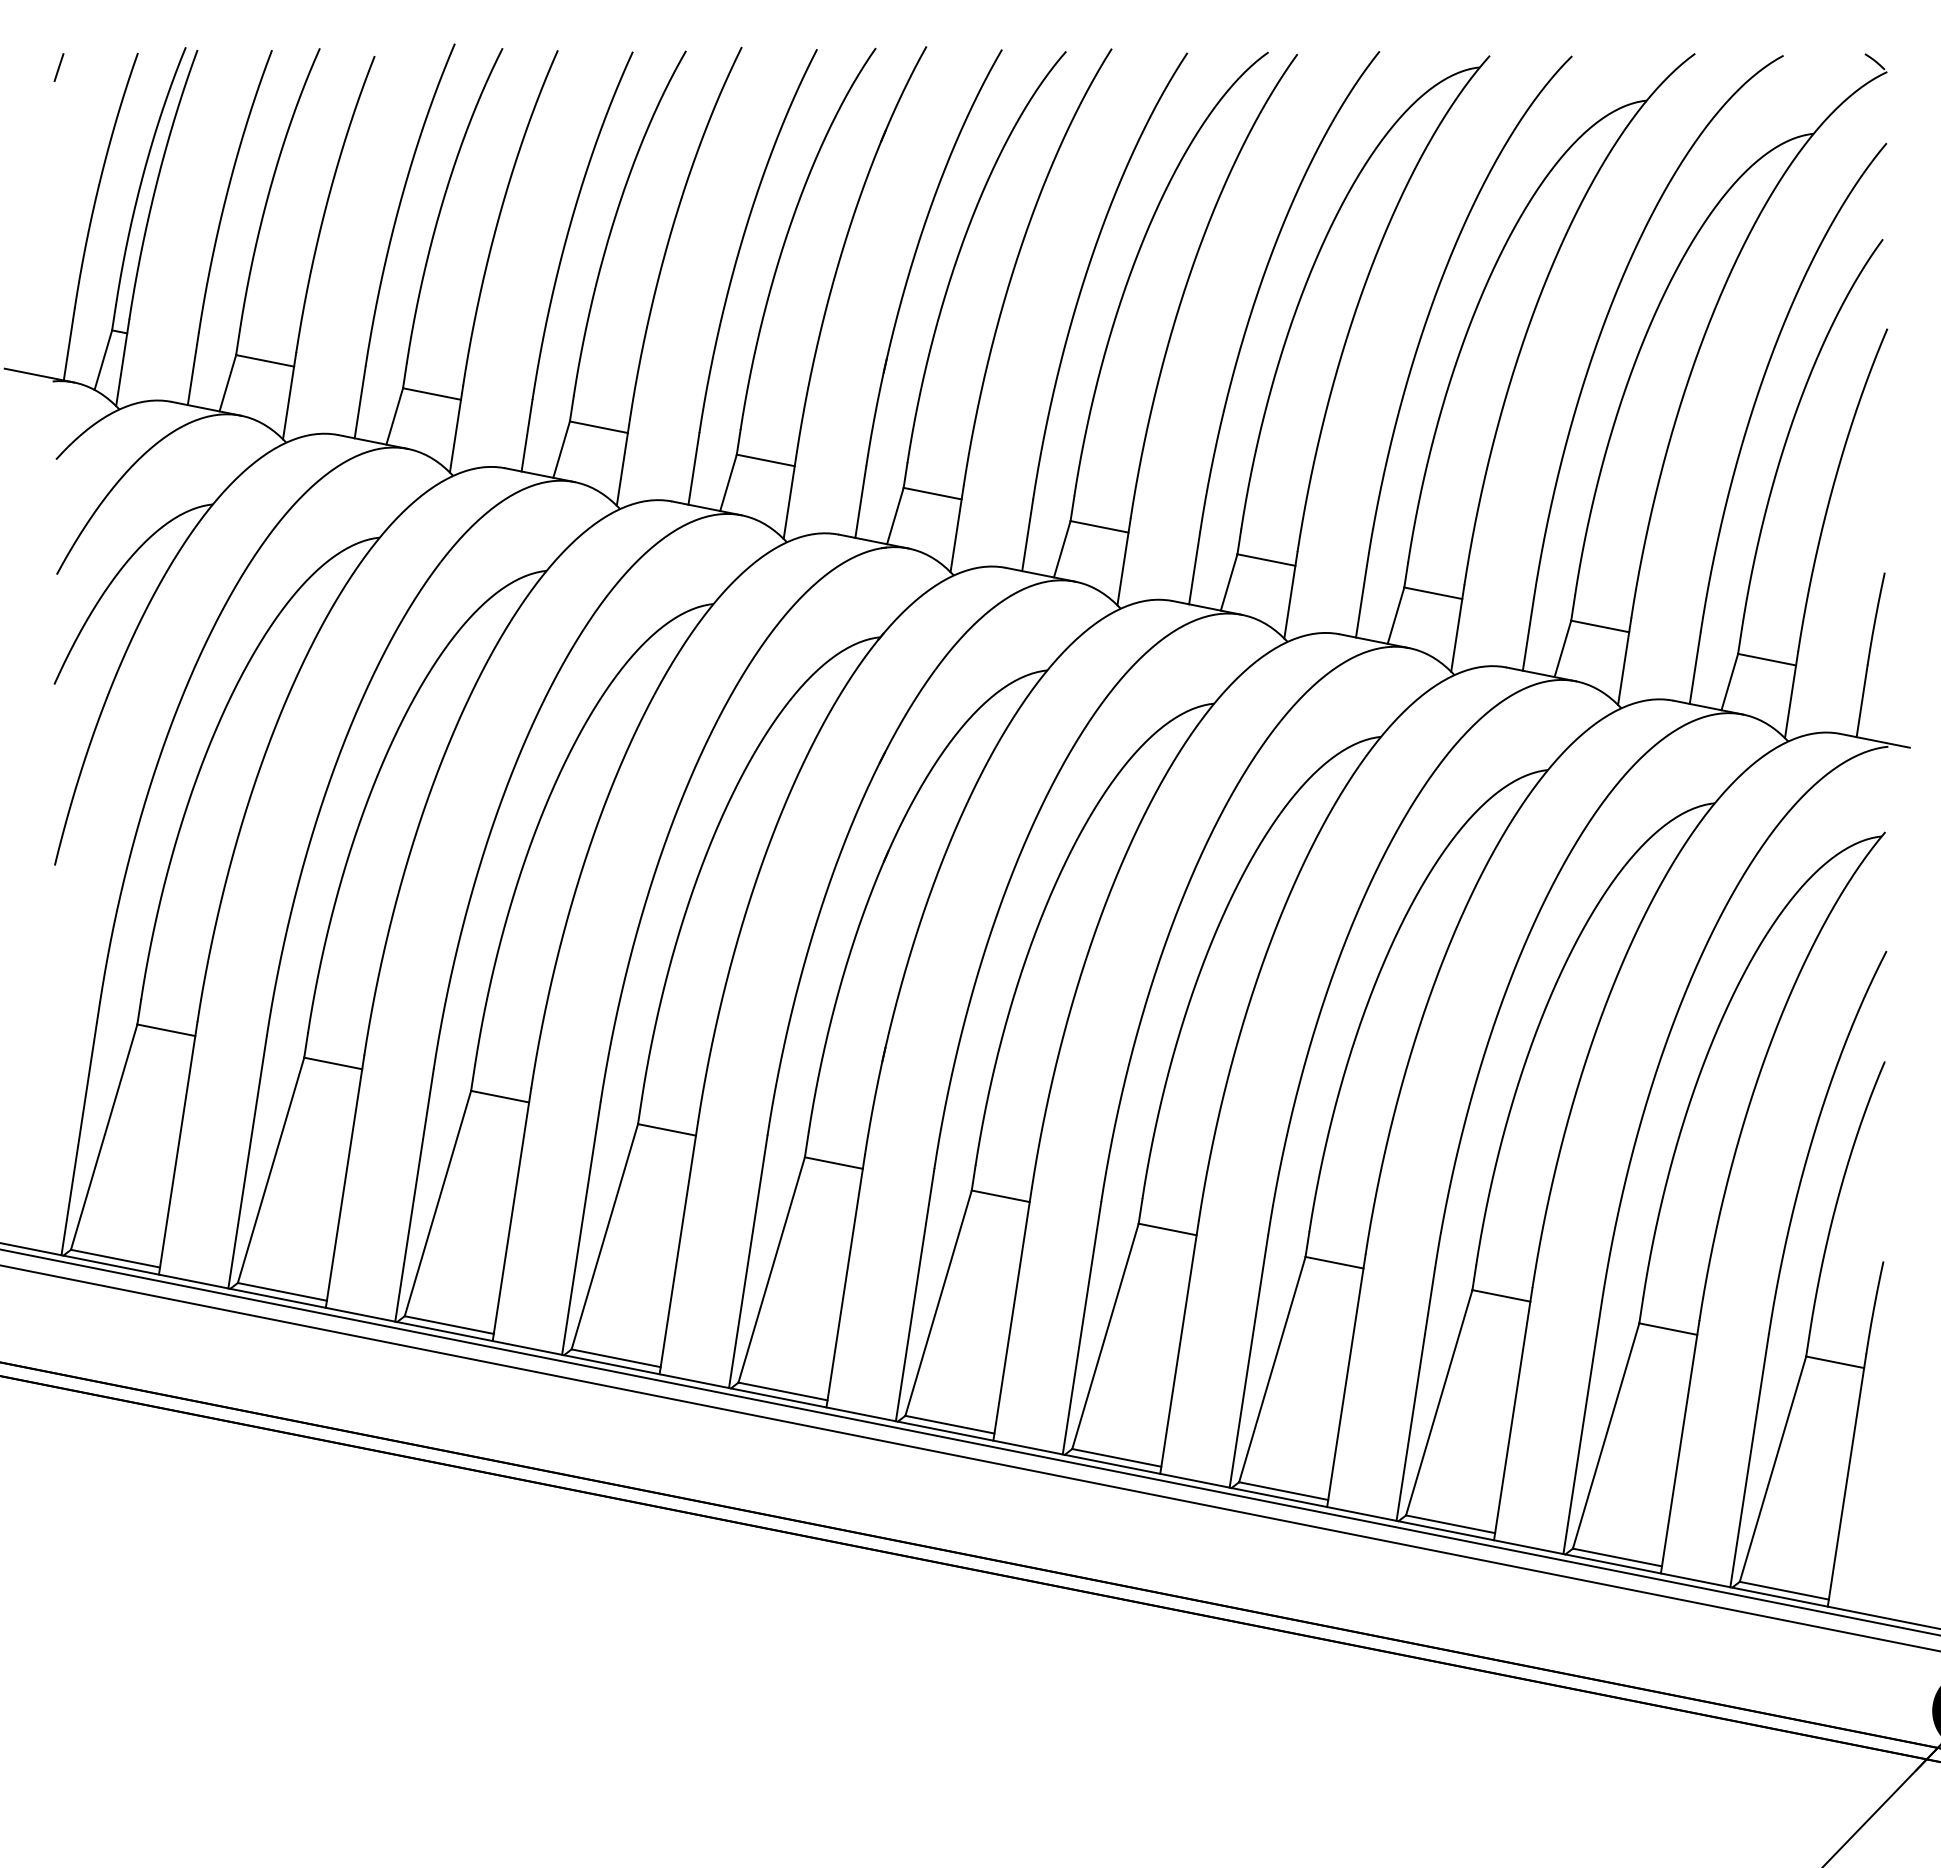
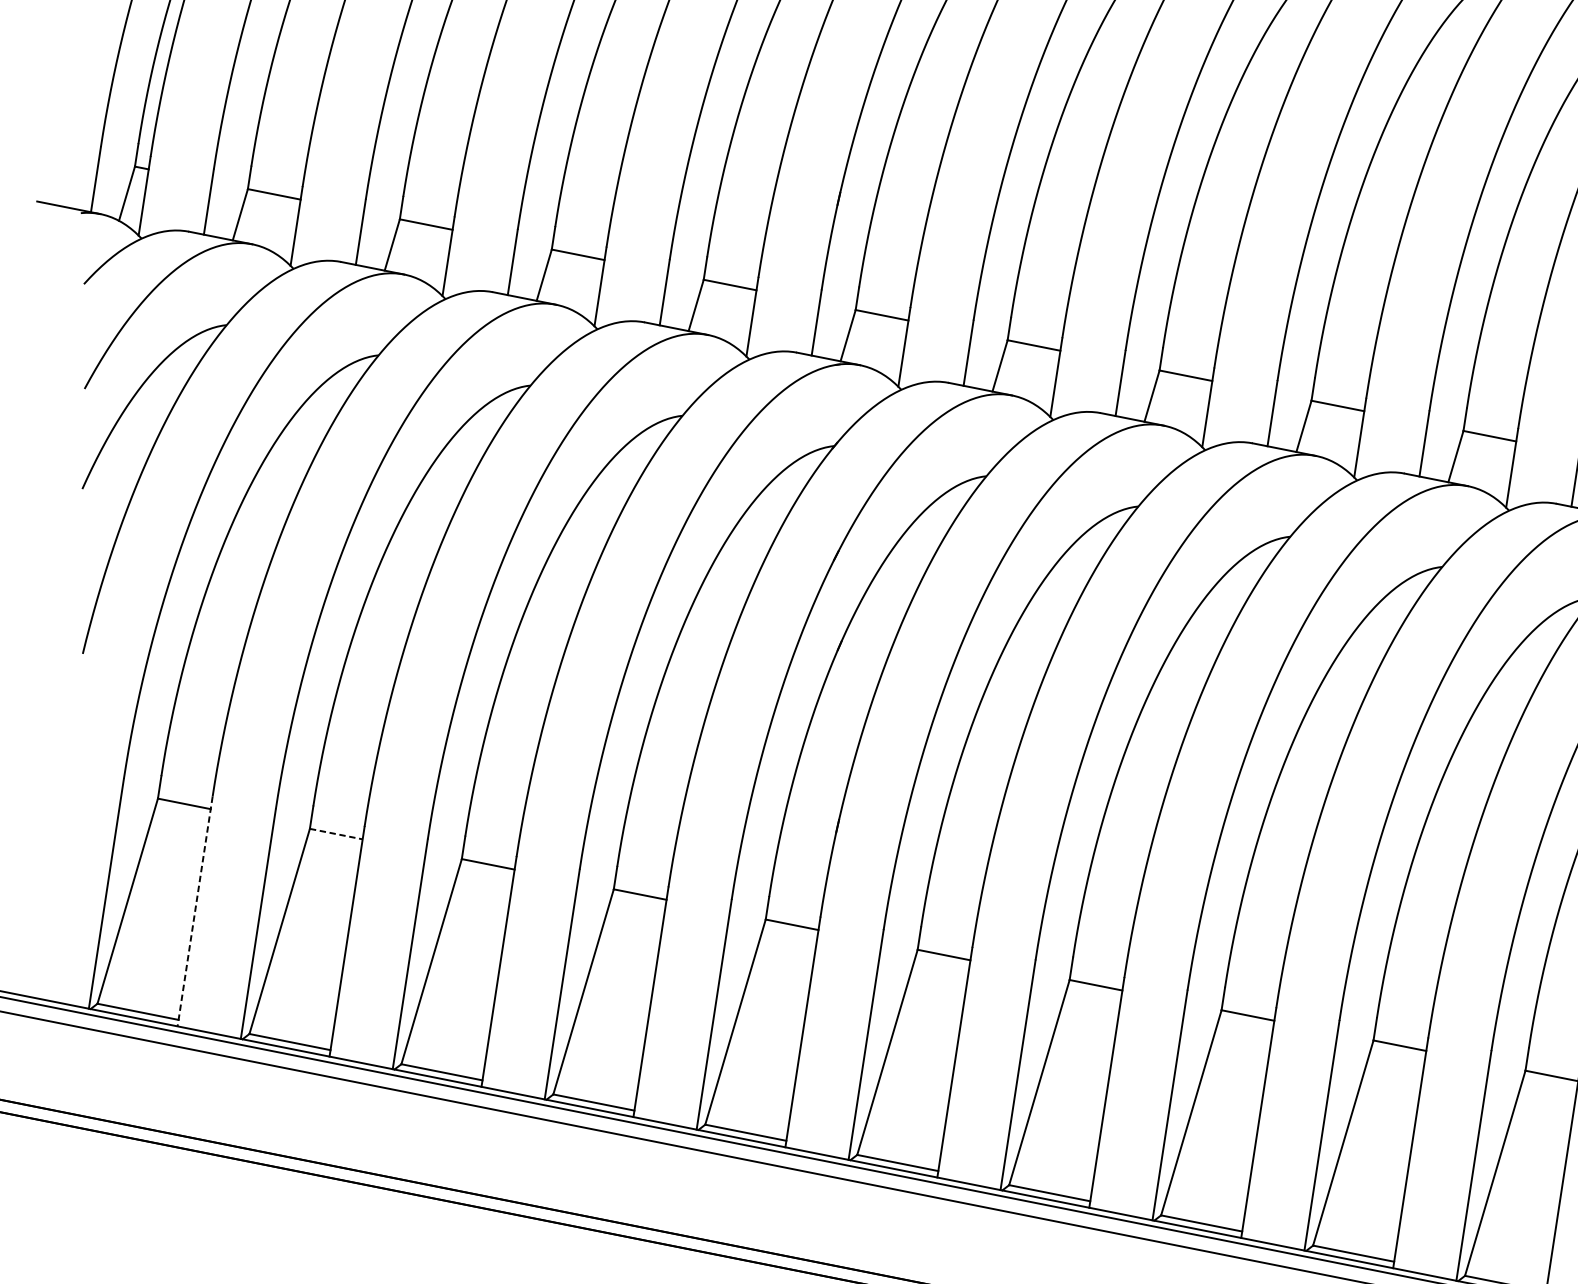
line: (333, 1063) -> (336, 834), solid -> dashed
line: (178, 1148) -> (195, 911), solid -> dashed

